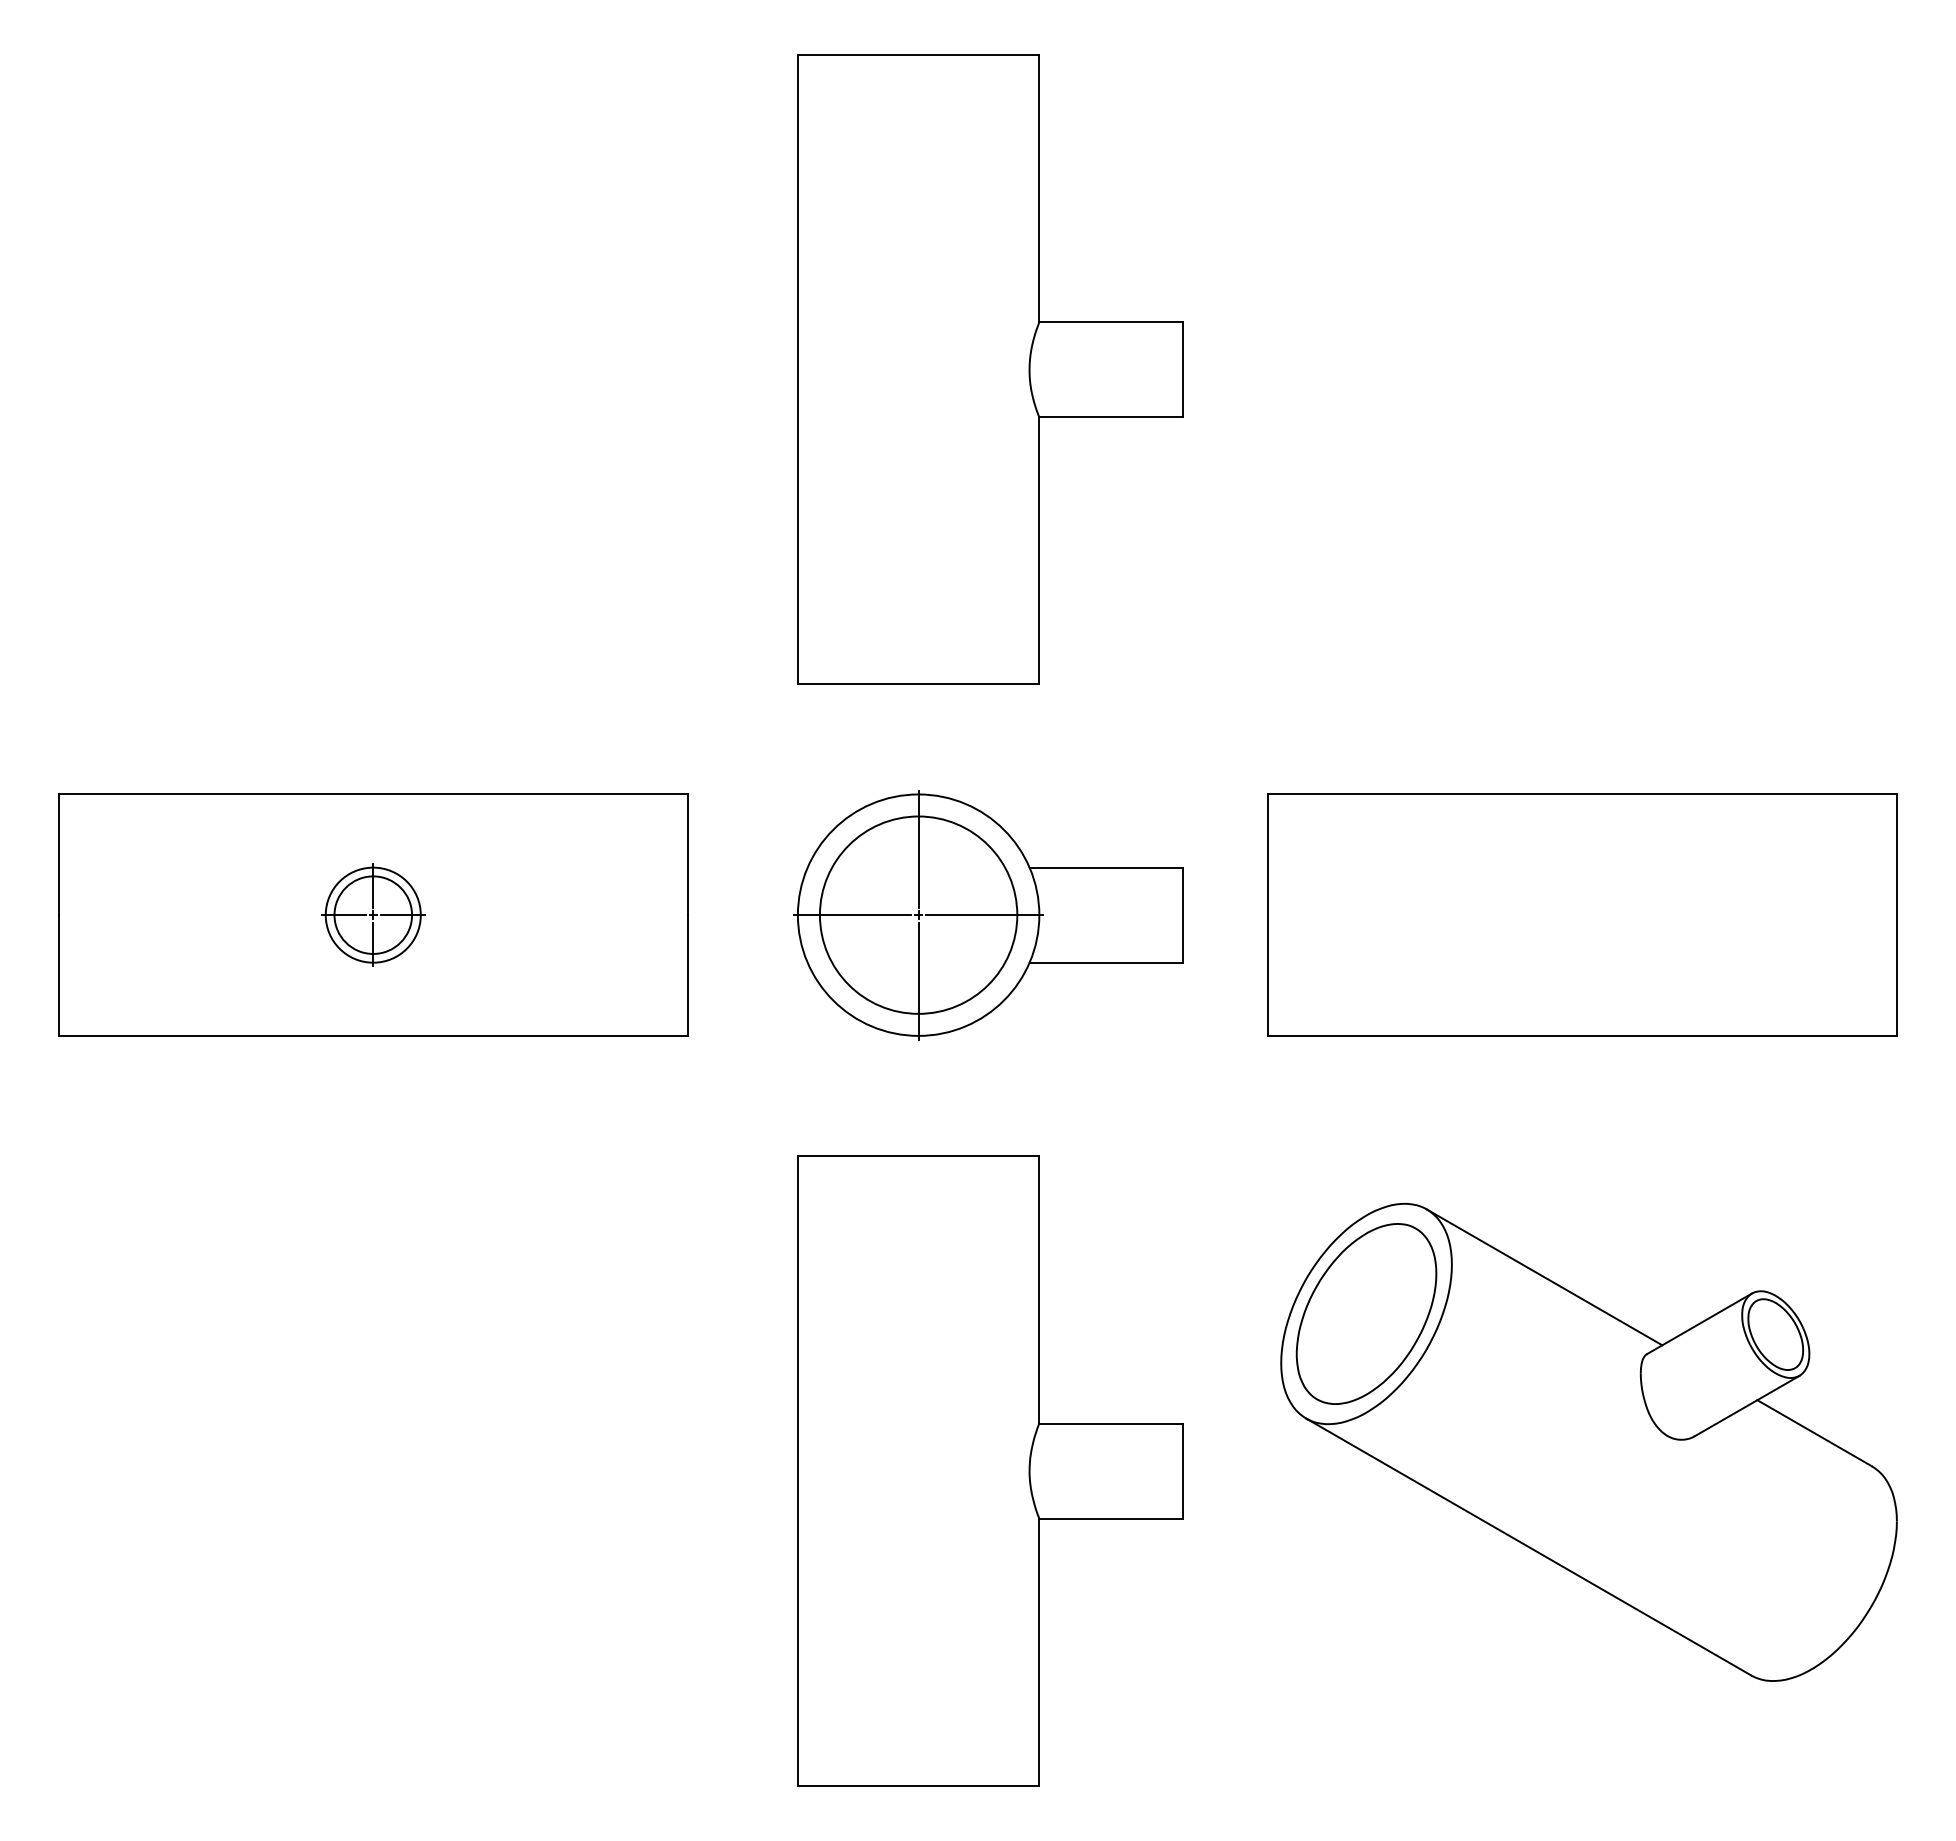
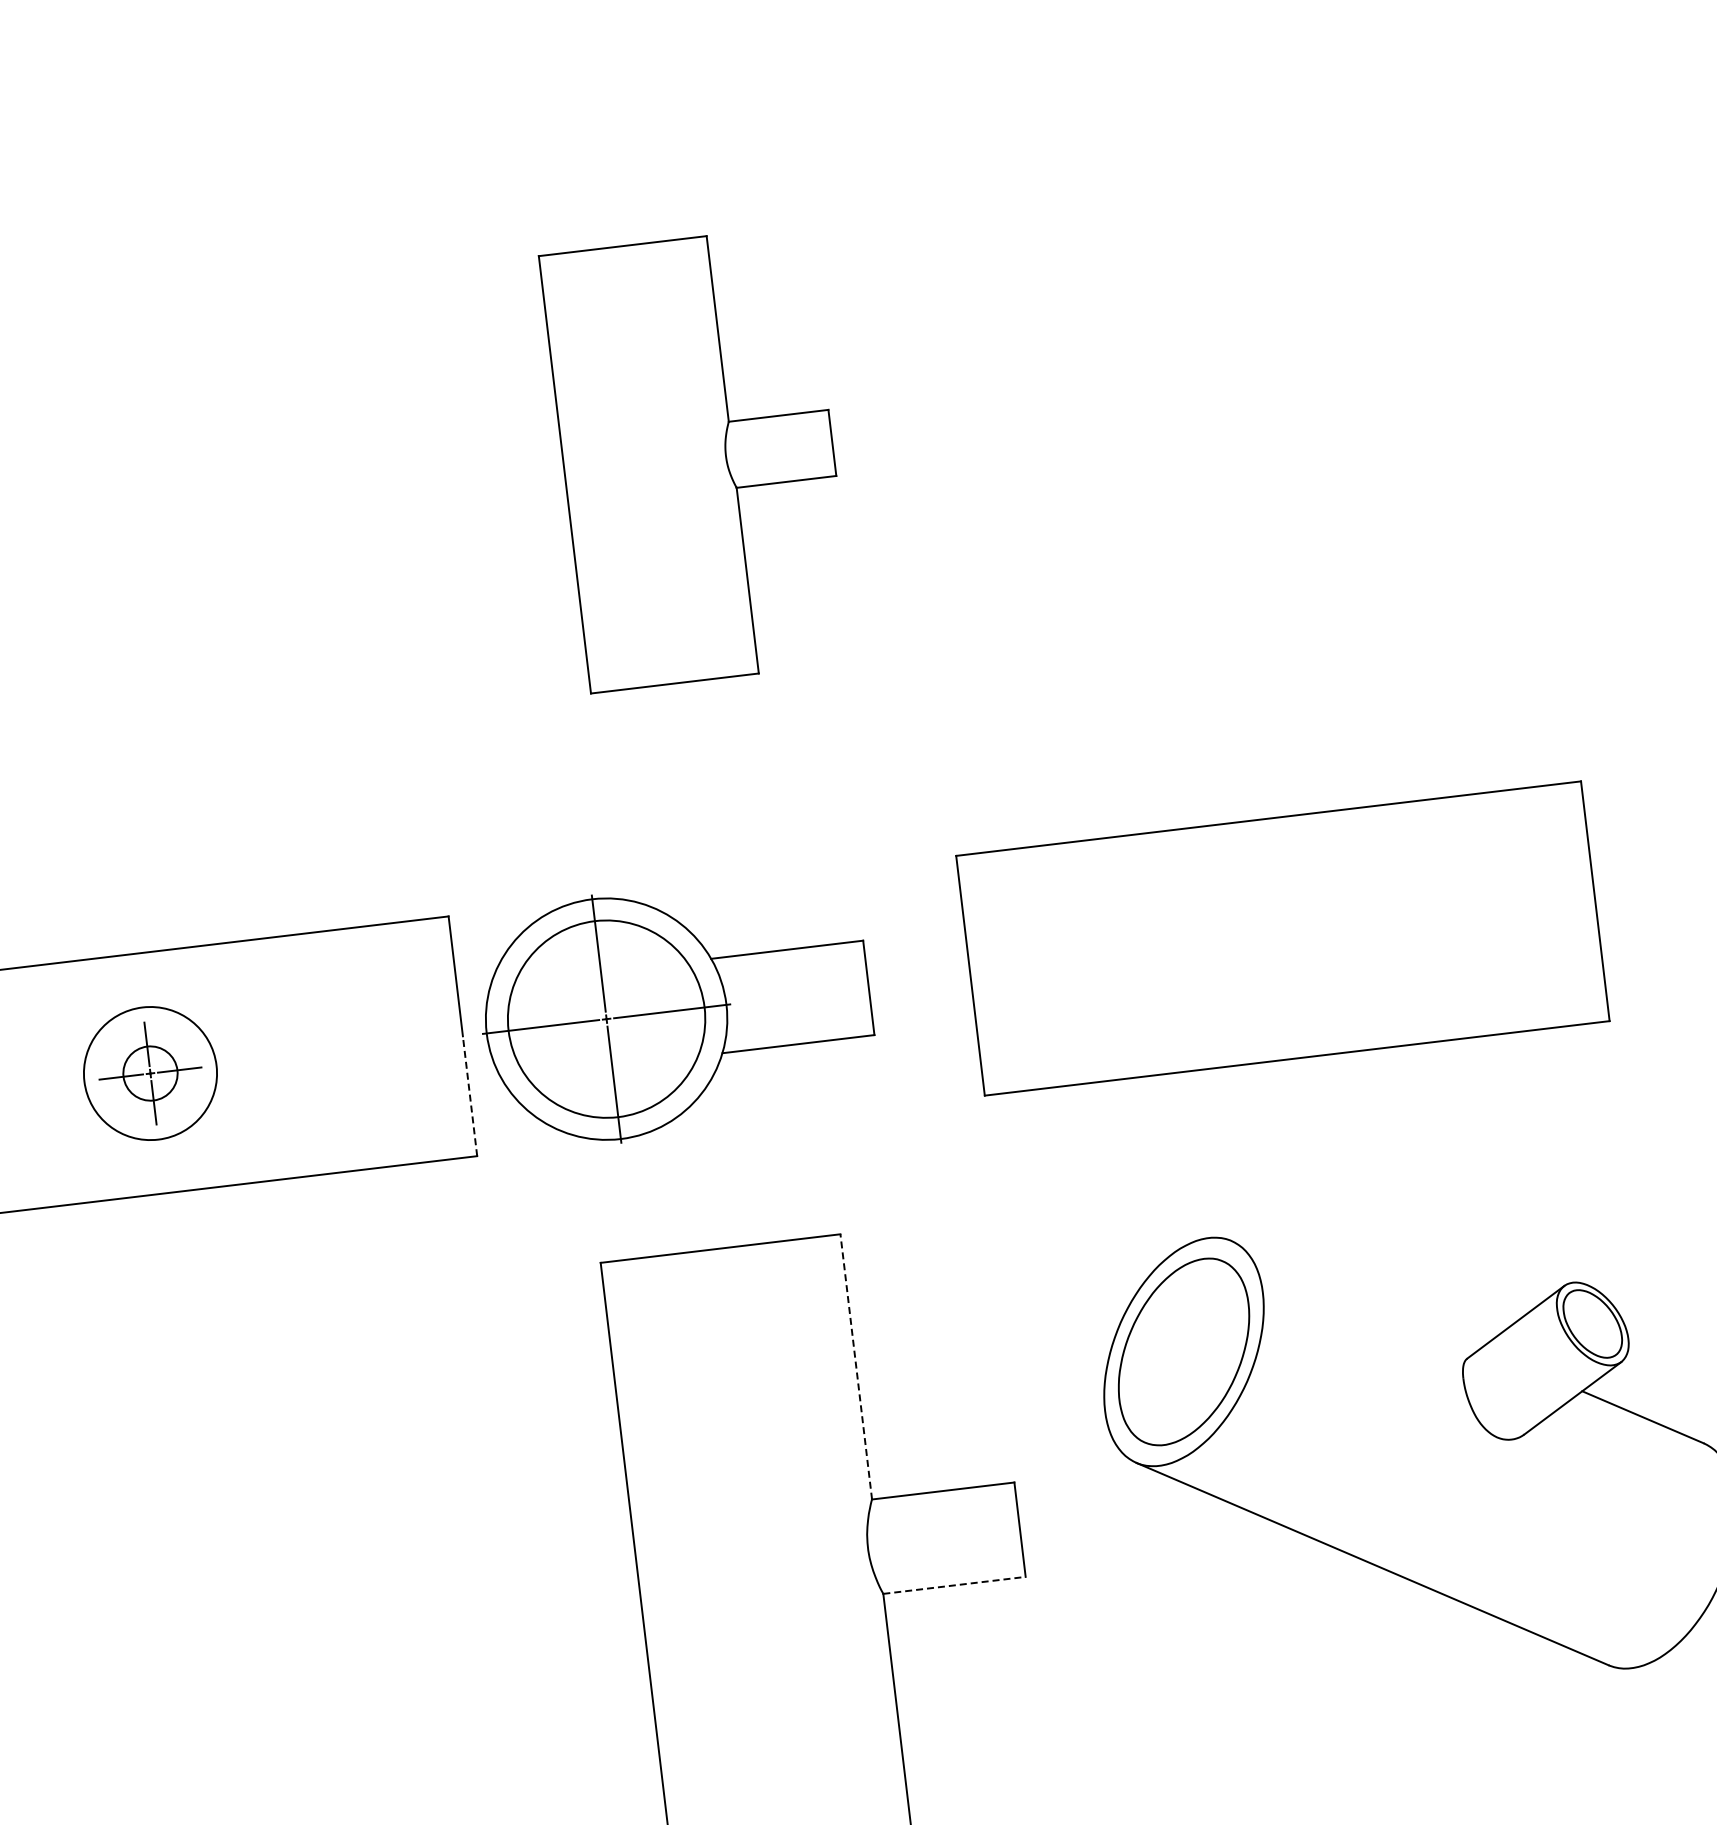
part: (990, 369) -> (698, 458), size x0.7
circle: (372, 914) -> (149, 1072), size x1.4
circle: (373, 914) -> (150, 1072), size x0.7
part: (1582, 914) -> (1282, 937), moved
part: (988, 915) -> (676, 1011), moved
line: (687, 975) -> (469, 1096), solid -> dashed
line: (1544, 1277) -> (1356, 1294), removed
line: (1039, 1290) -> (856, 1367), solid -> dashed
line: (1111, 1518) -> (954, 1585), solid -> dashed

